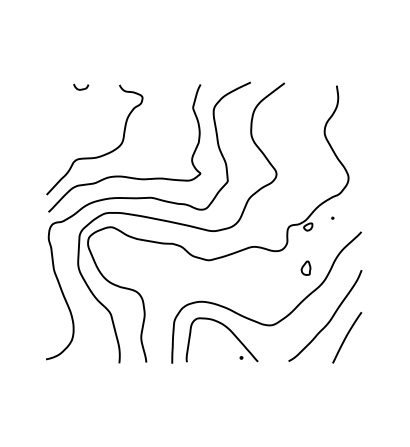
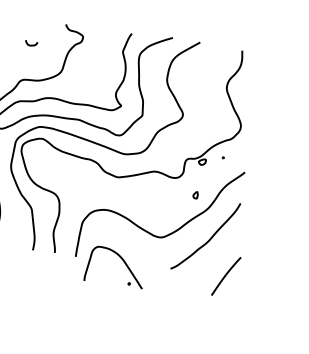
curve: (81, 88) -> (31, 44), moved
part: (305, 267) -> (195, 194), size x0.6
part: (227, 329) -> (121, 259), moved
curve: (347, 336) -> (226, 275), moved

